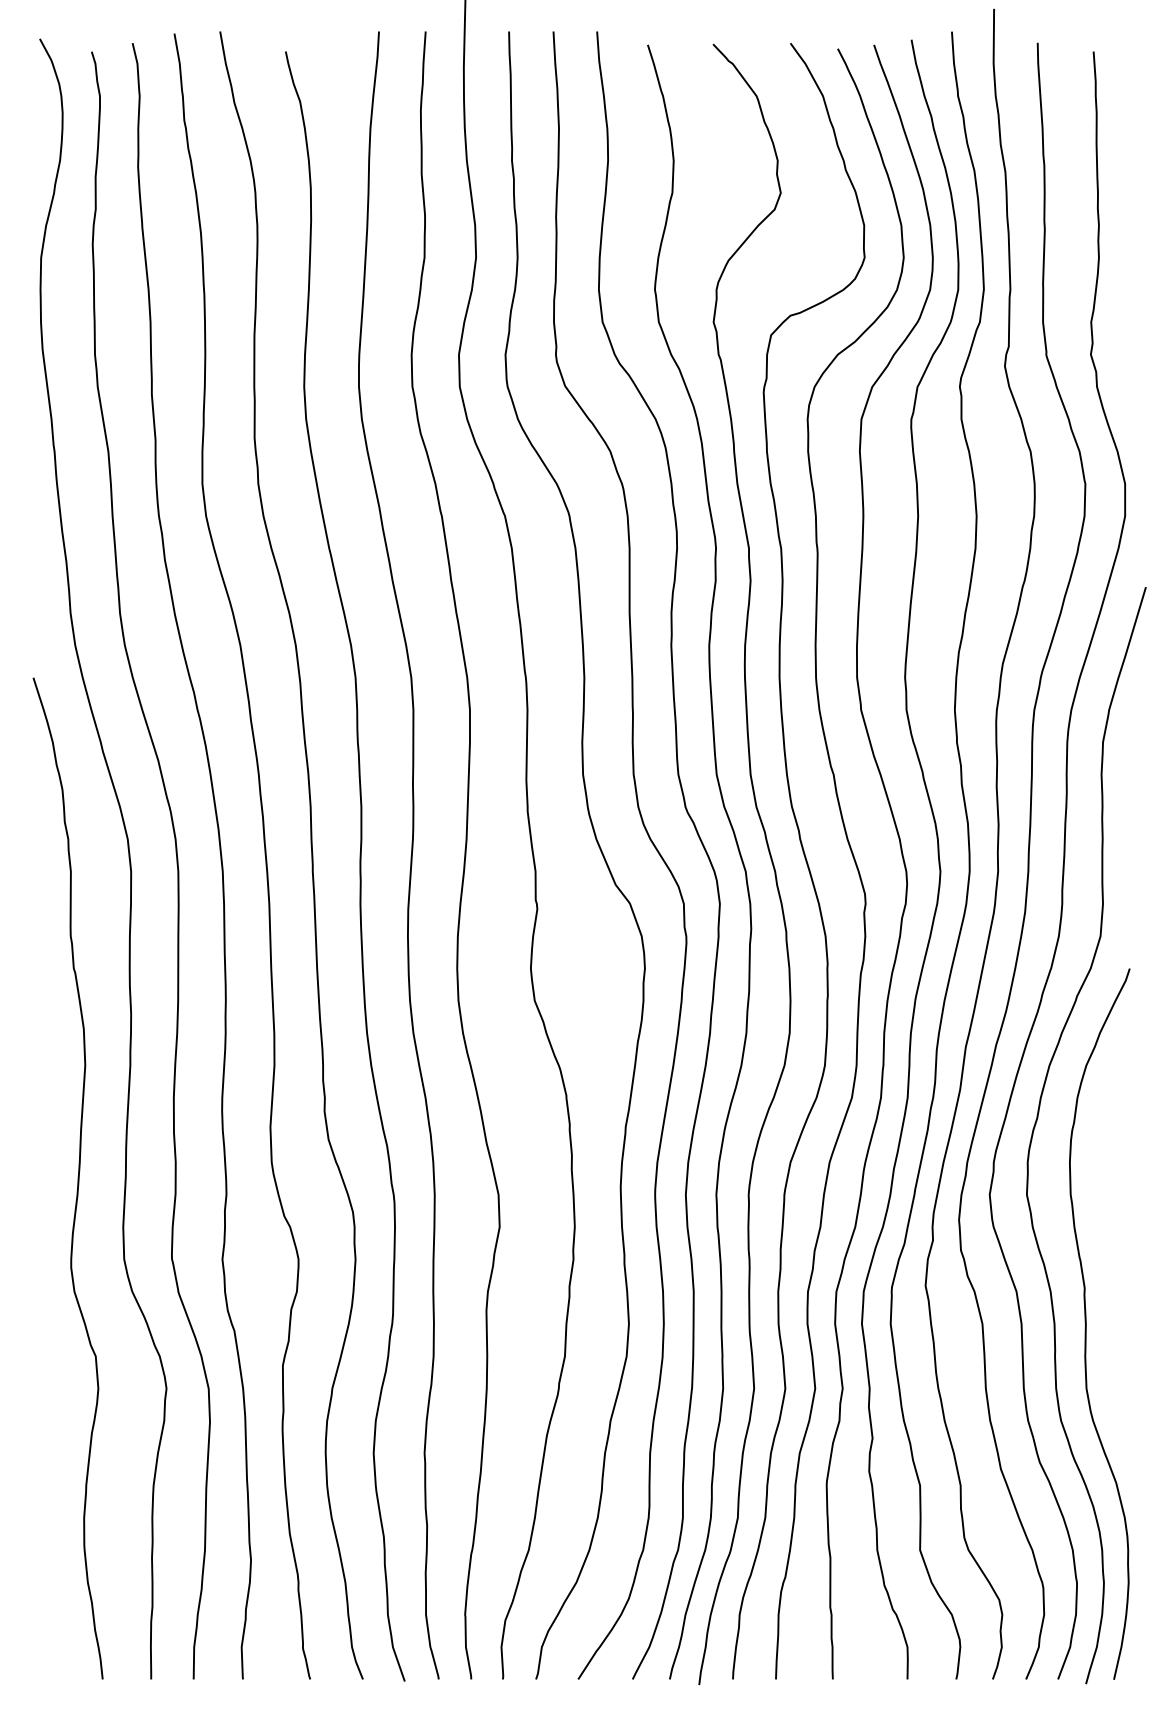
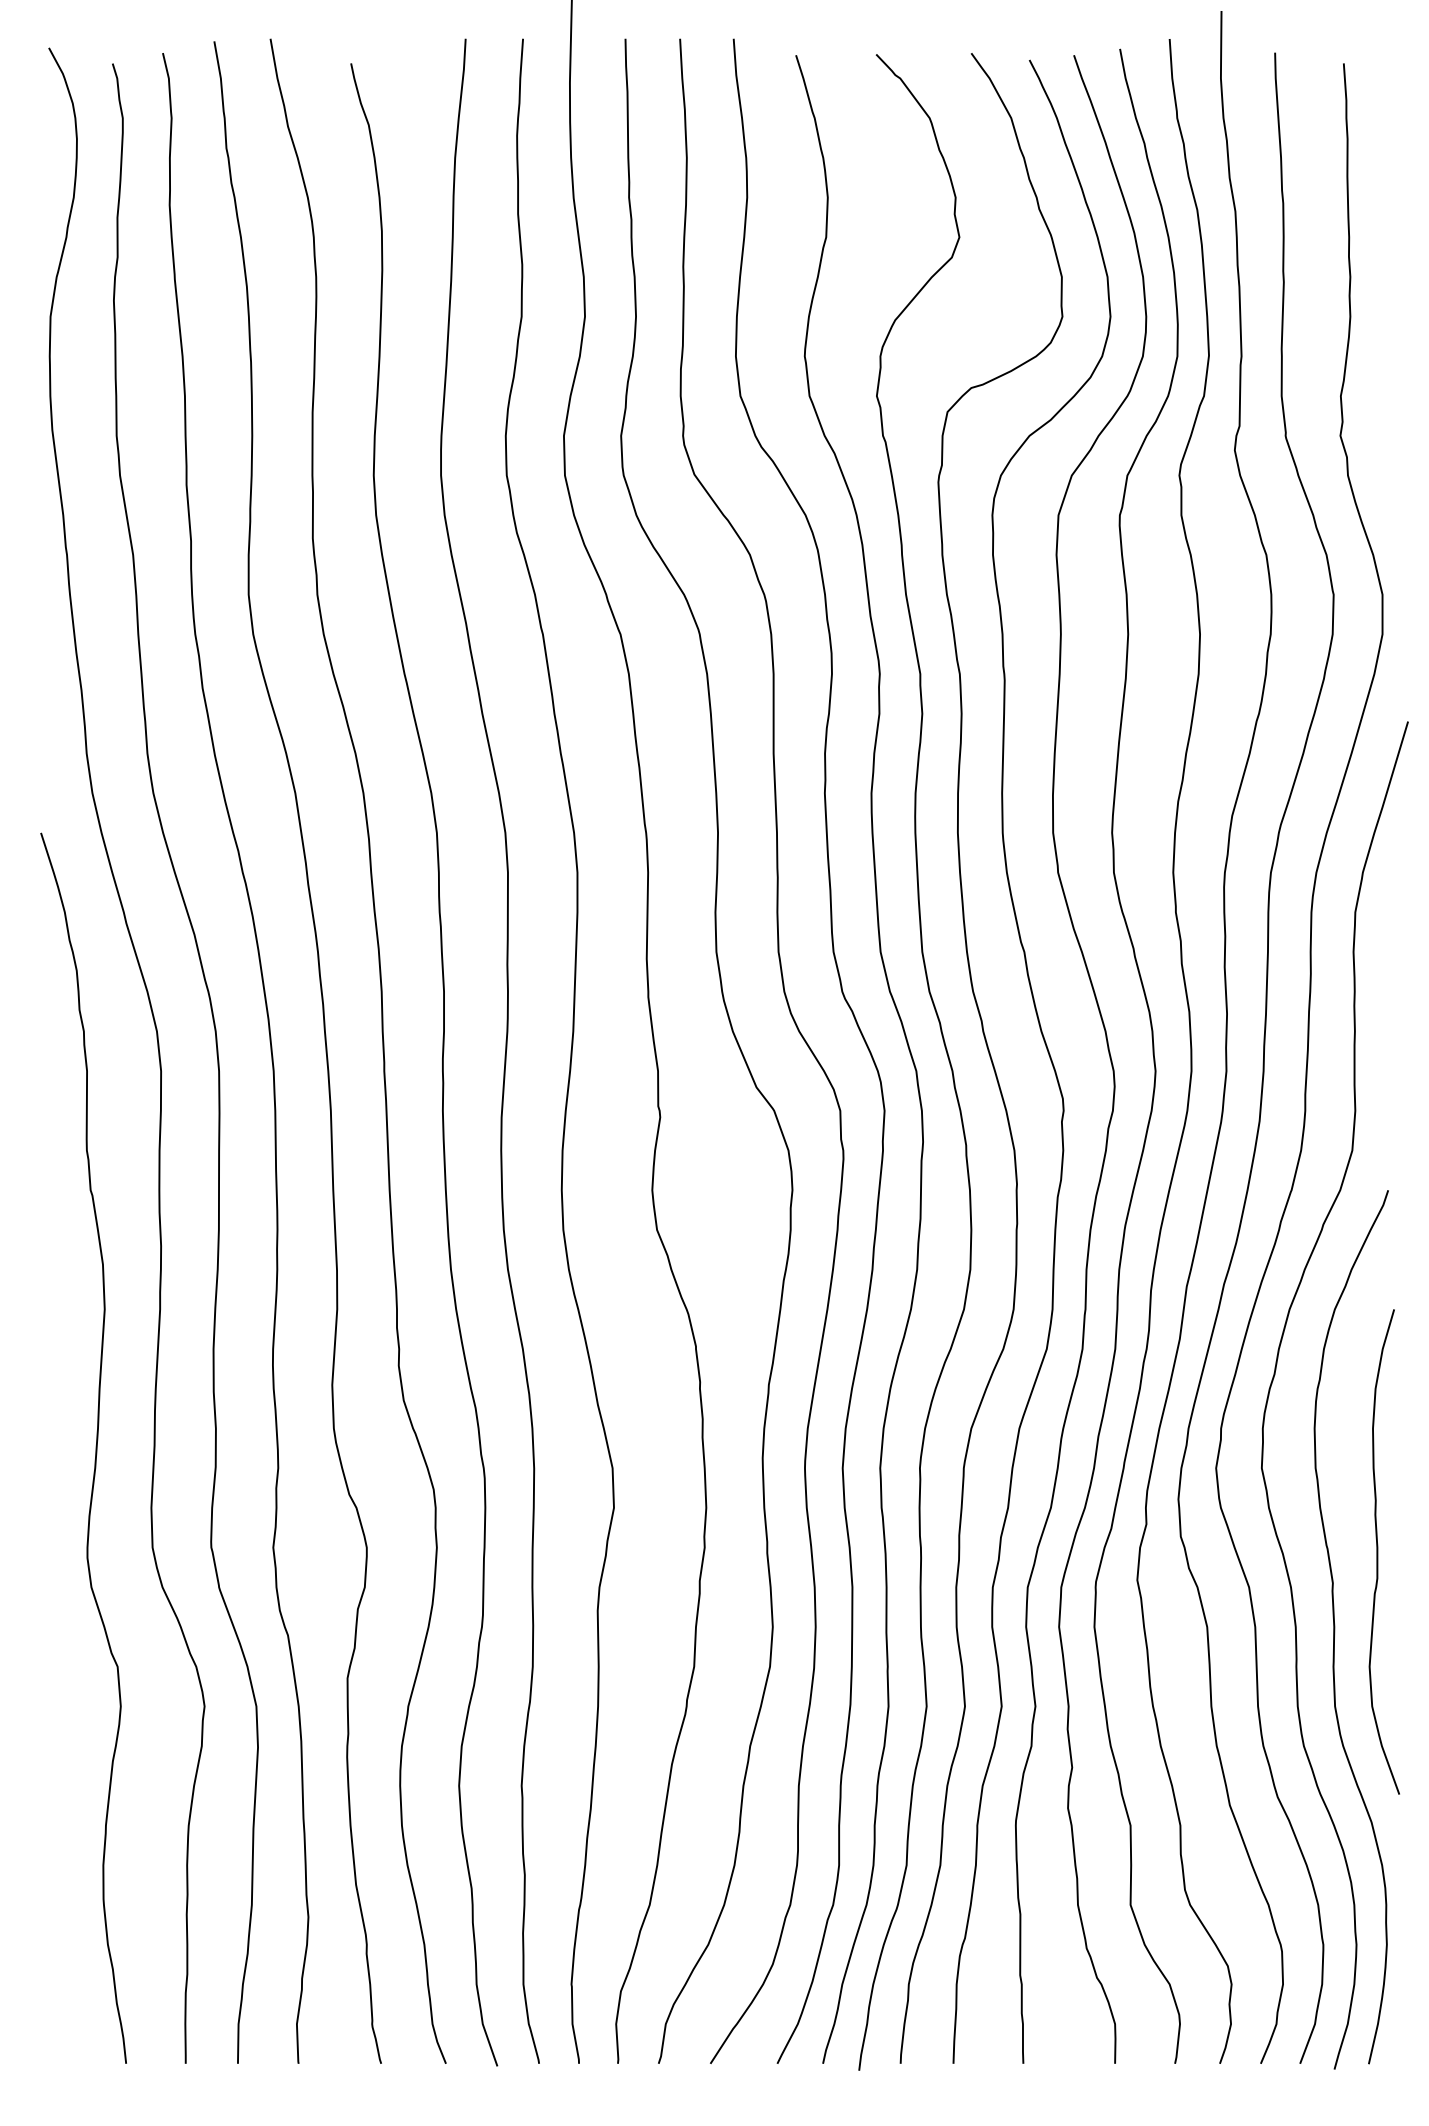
curve: (1121, 1262) -> (1378, 1551), added

